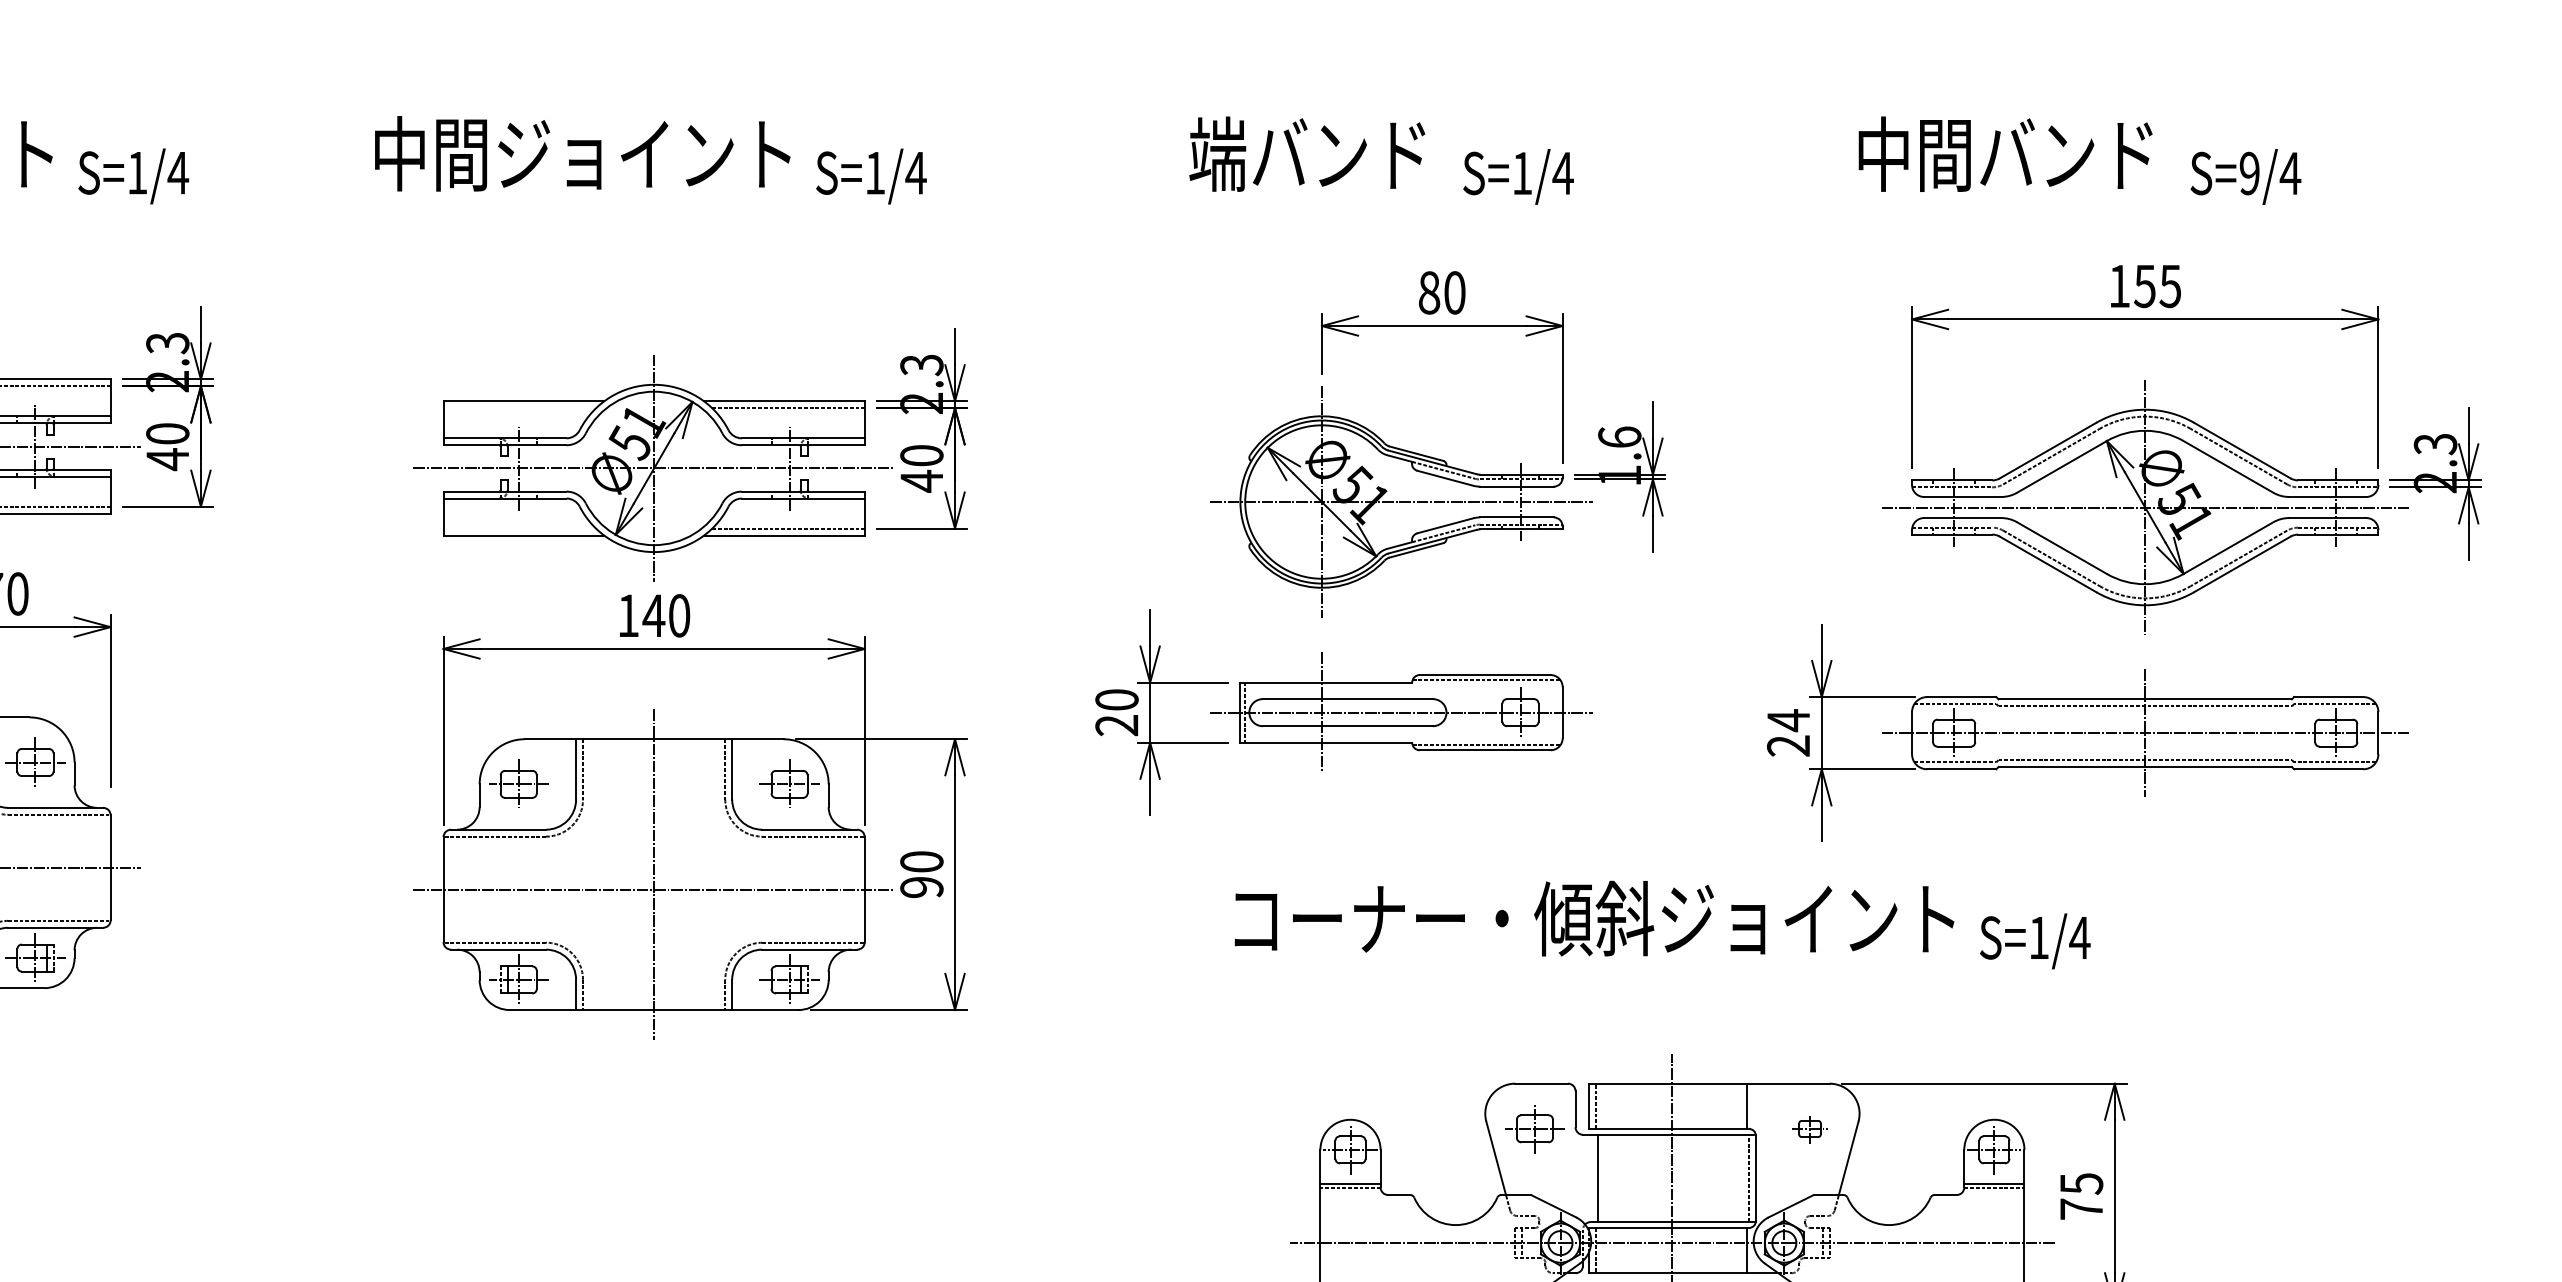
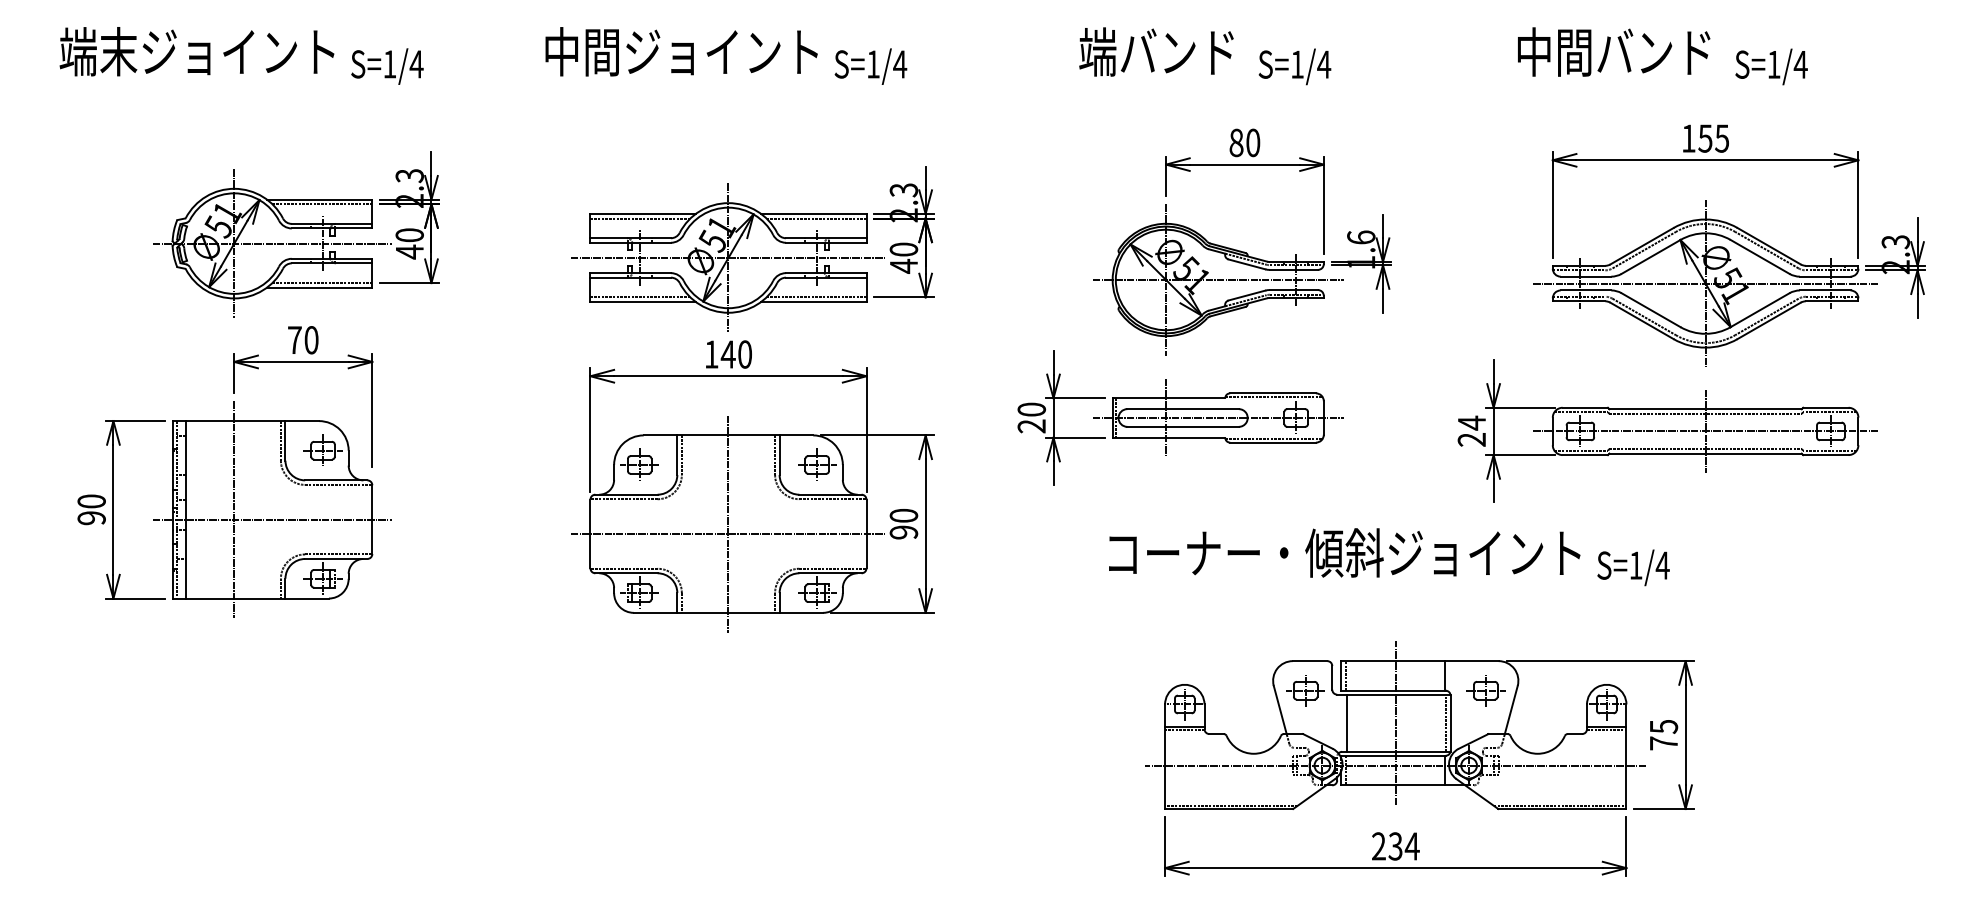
text: (2248, 173) -> (1773, 64), S=9/4 -> S=1/4
line: (519, 408) -> (640, 218), added
line: (519, 528) -> (640, 297), added
part: (1809, 1128) -> (1485, 690), size x1.67

